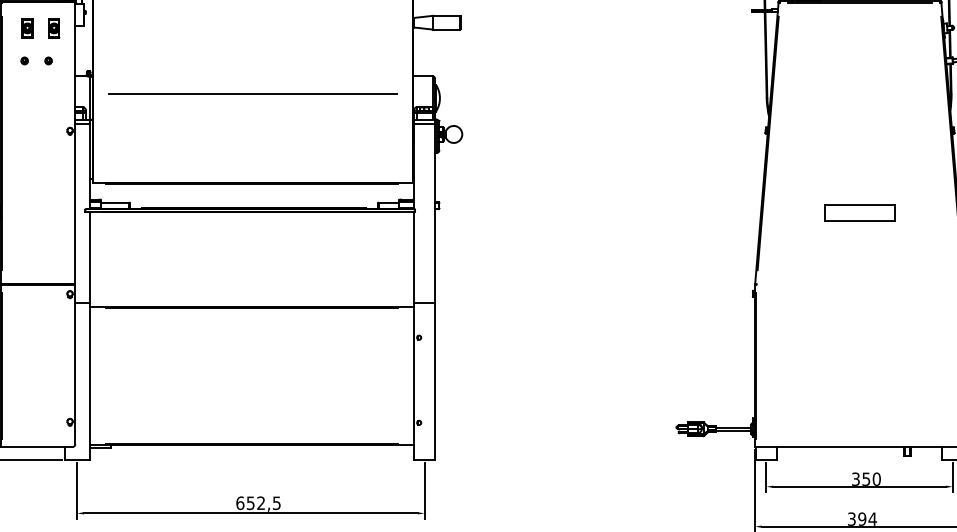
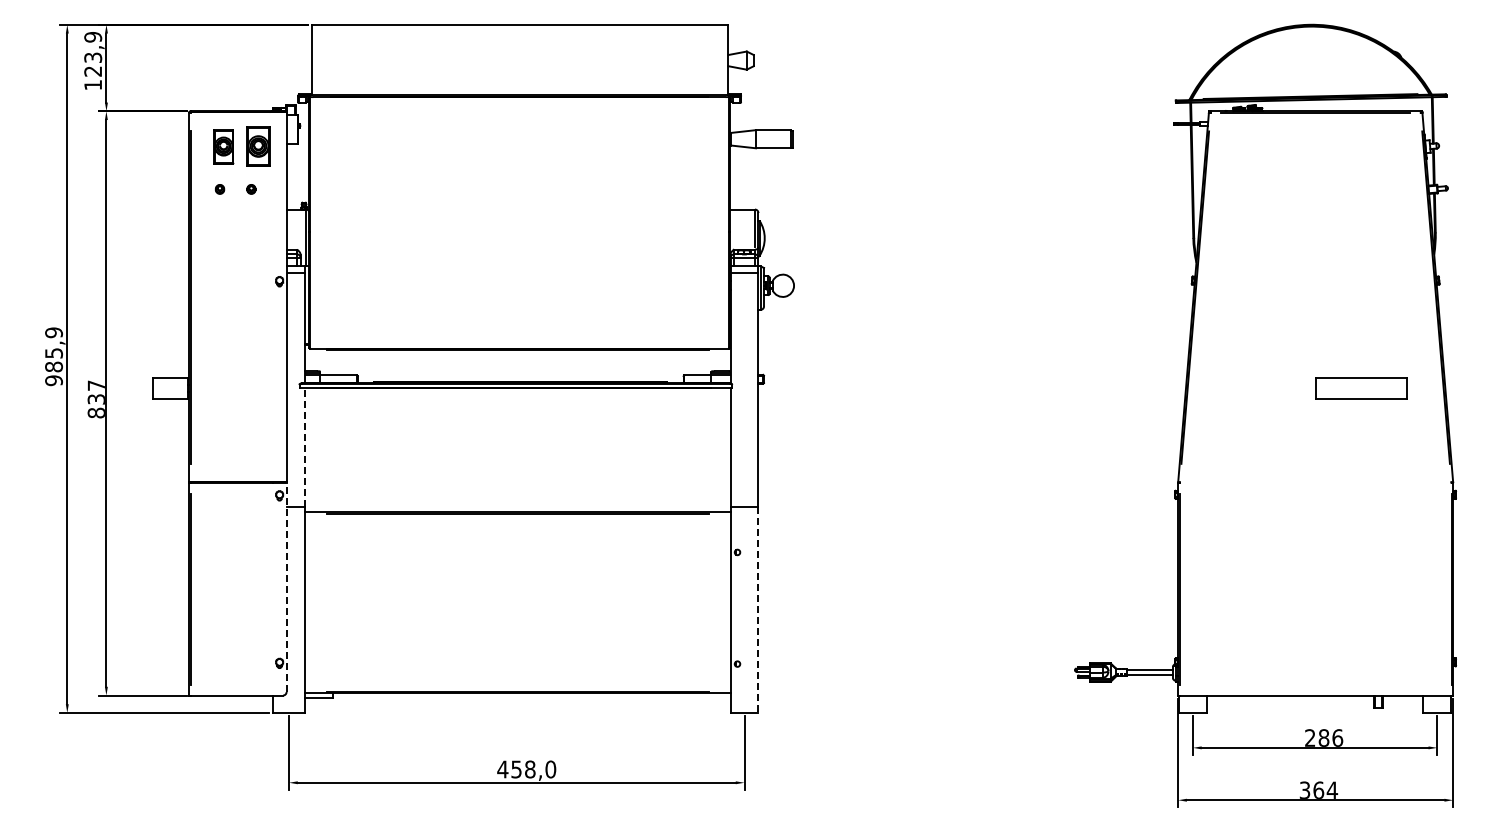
part: (27, 28) -> (223, 146), size x1.4
part: (53, 28) -> (258, 146), size x1.6
line: (252, 93) -> (519, 232), removed
part: (859, 212) -> (1361, 388), moved
line: (89, 257) -> (305, 447), solid -> dashed
line: (75, 364) -> (286, 587), solid -> dashed
line: (435, 382) -> (758, 610), solid -> dashed
text: (866, 478) -> (1324, 737), 350 -> 286
text: (258, 503) -> (526, 769), 652,5 -> 458,0
text: (862, 518) -> (1318, 789), 394 -> 364

